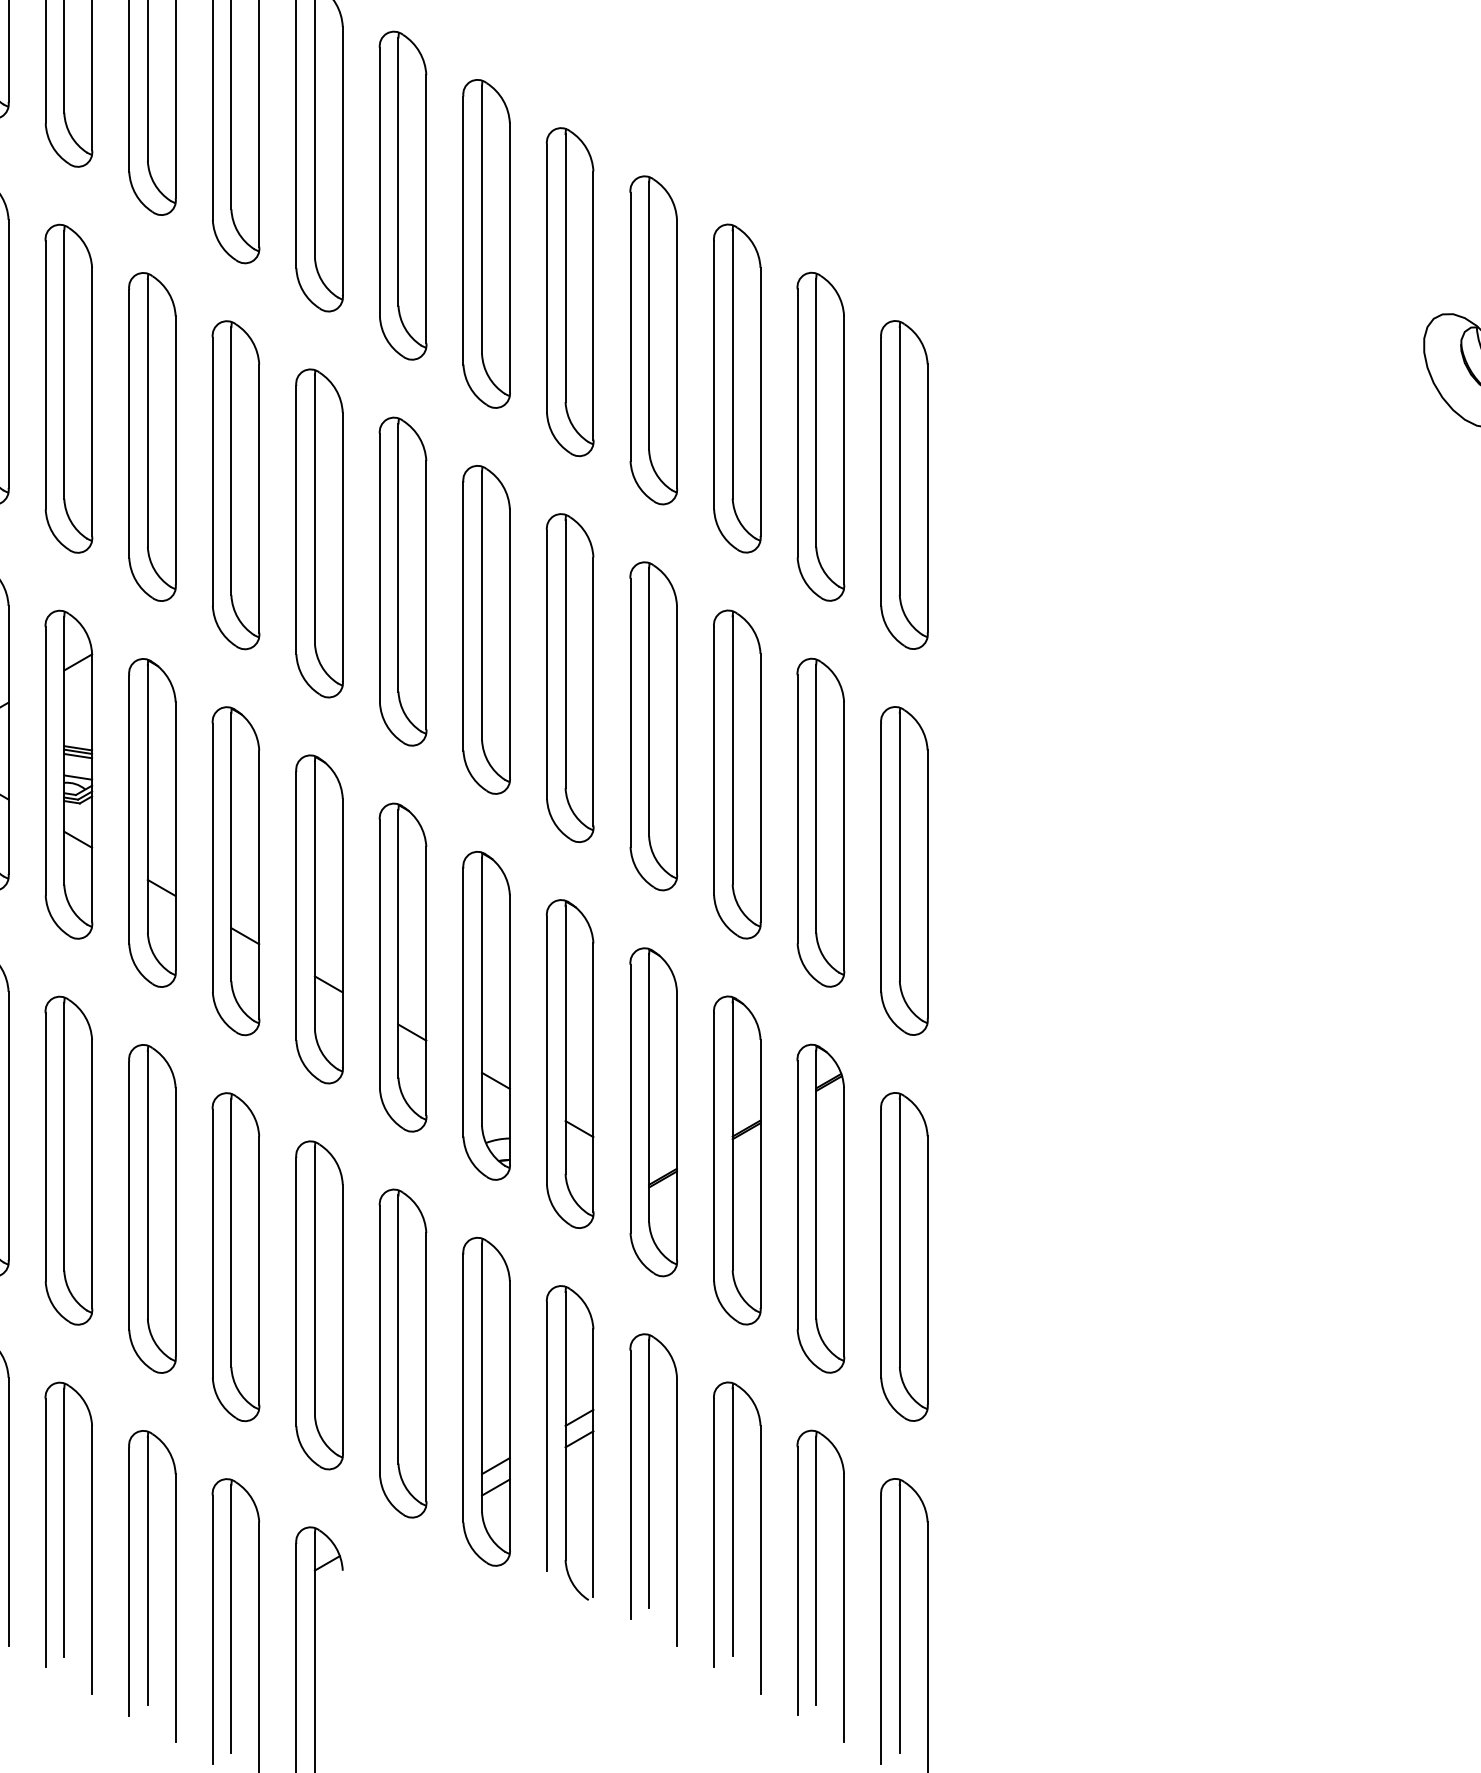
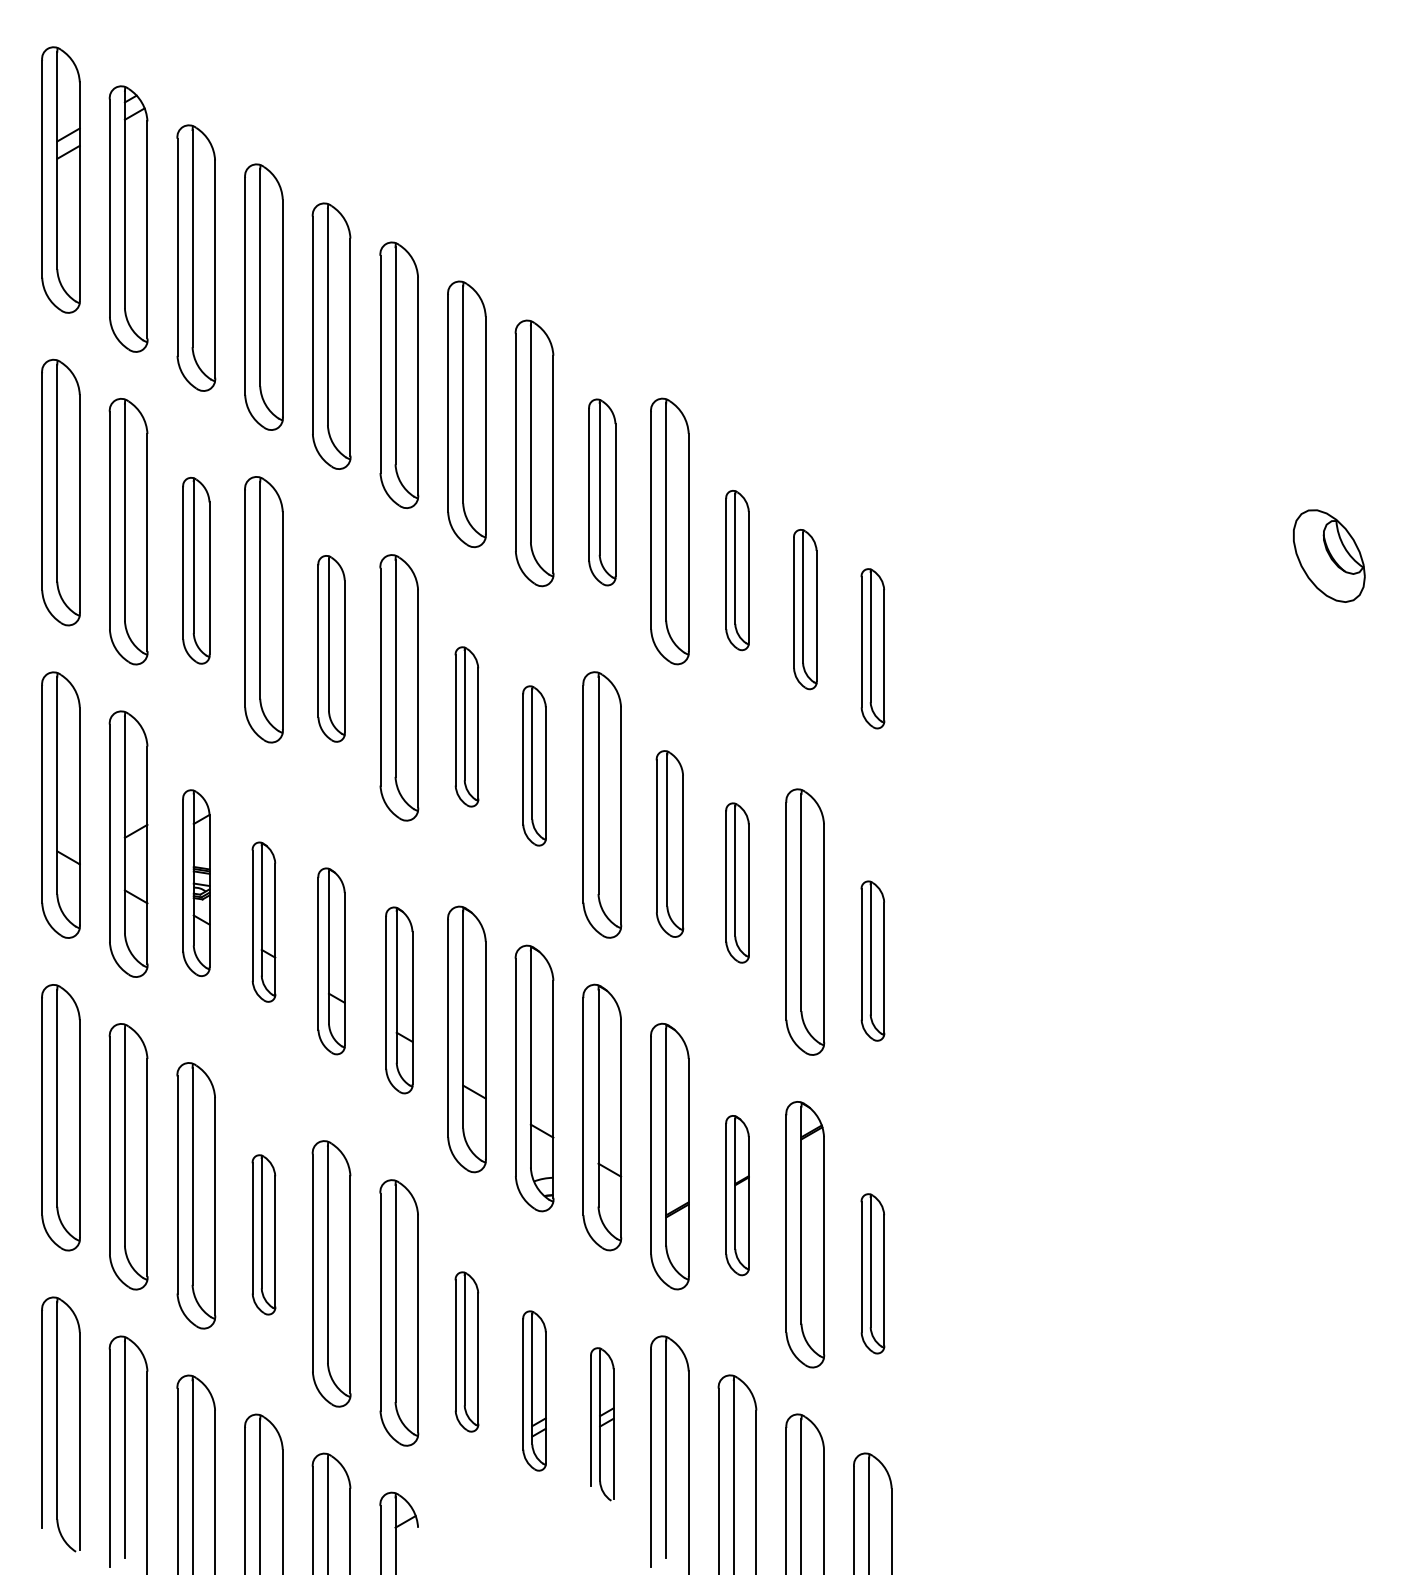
part: (570, 292) -> (602, 492), size x0.7
part: (69, 388) -> (196, 570), size x0.7
part: (737, 388) -> (737, 570), size x0.6
part: (821, 436) -> (805, 609), size x0.6
part: (235, 484) -> (331, 648), size x0.7
part: (903, 484) -> (872, 648), size x0.6
part: (402, 581) -> (466, 726), size x0.6
part: (486, 629) -> (534, 765), size x0.6
part: (653, 725) -> (669, 843), size x0.7
part: (69, 773) -> (196, 882), size x0.7
part: (737, 773) -> (737, 882), size x0.6
part: (151, 821) -> (263, 921), size x0.6
part: (903, 870) -> (872, 960), size x0.6
part: (235, 871) -> (331, 961), size x0.7
part: (319, 919) -> (399, 1000), size x0.7
part: (737, 1160) -> (737, 1195), size x0.6
part: (151, 1208) -> (263, 1234), size x0.6
part: (903, 1256) -> (872, 1273), size x0.6
part: (402, 1352) -> (466, 1351), size x0.6
part: (486, 1401) -> (534, 1390), size x0.6
part: (570, 1443) -> (602, 1424), size x0.6

